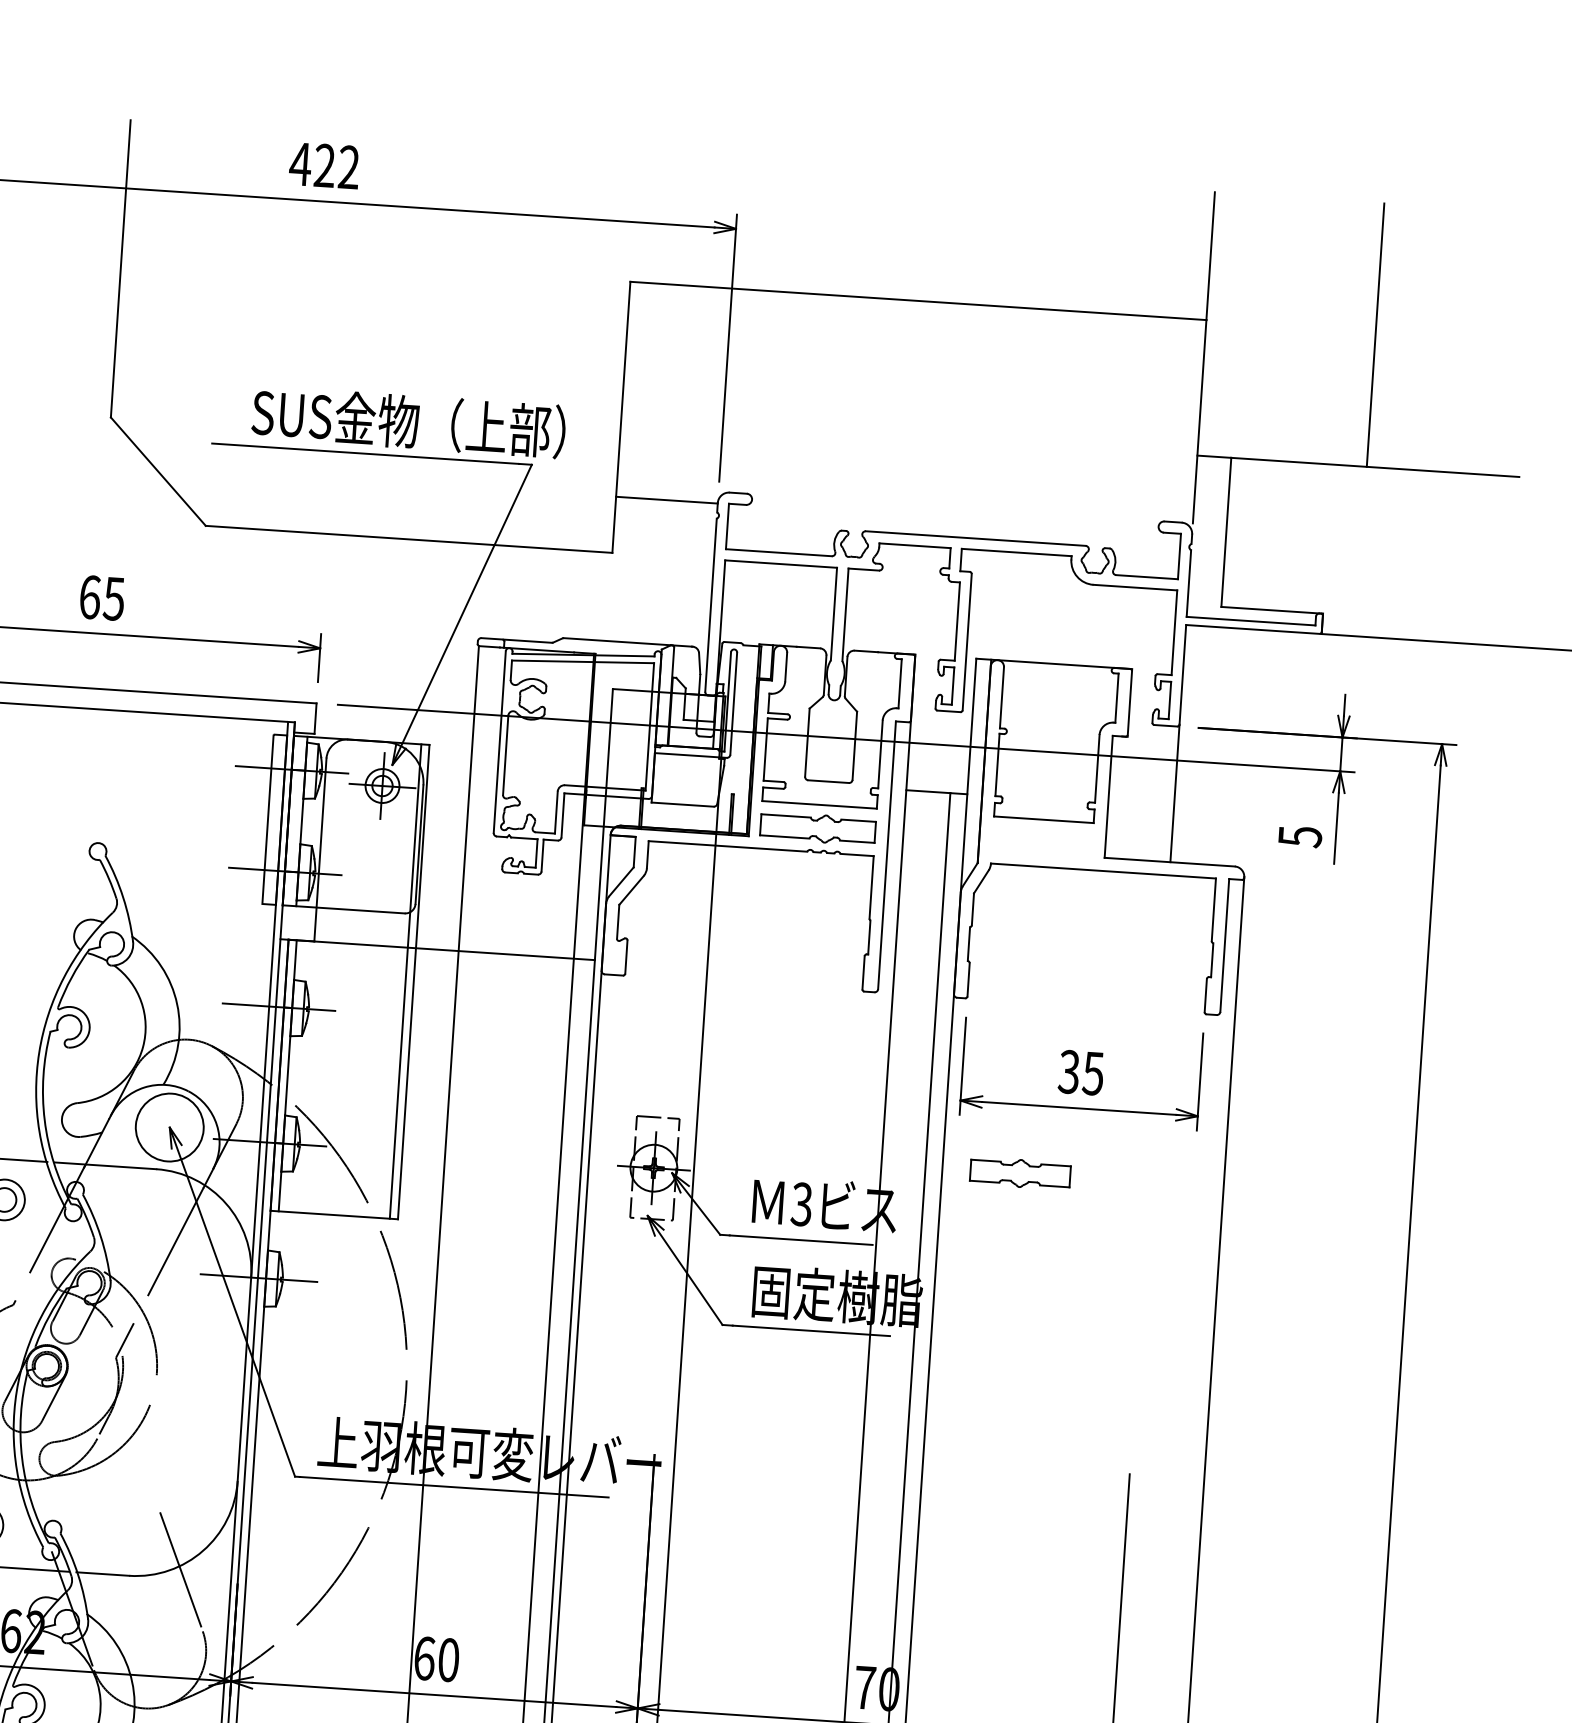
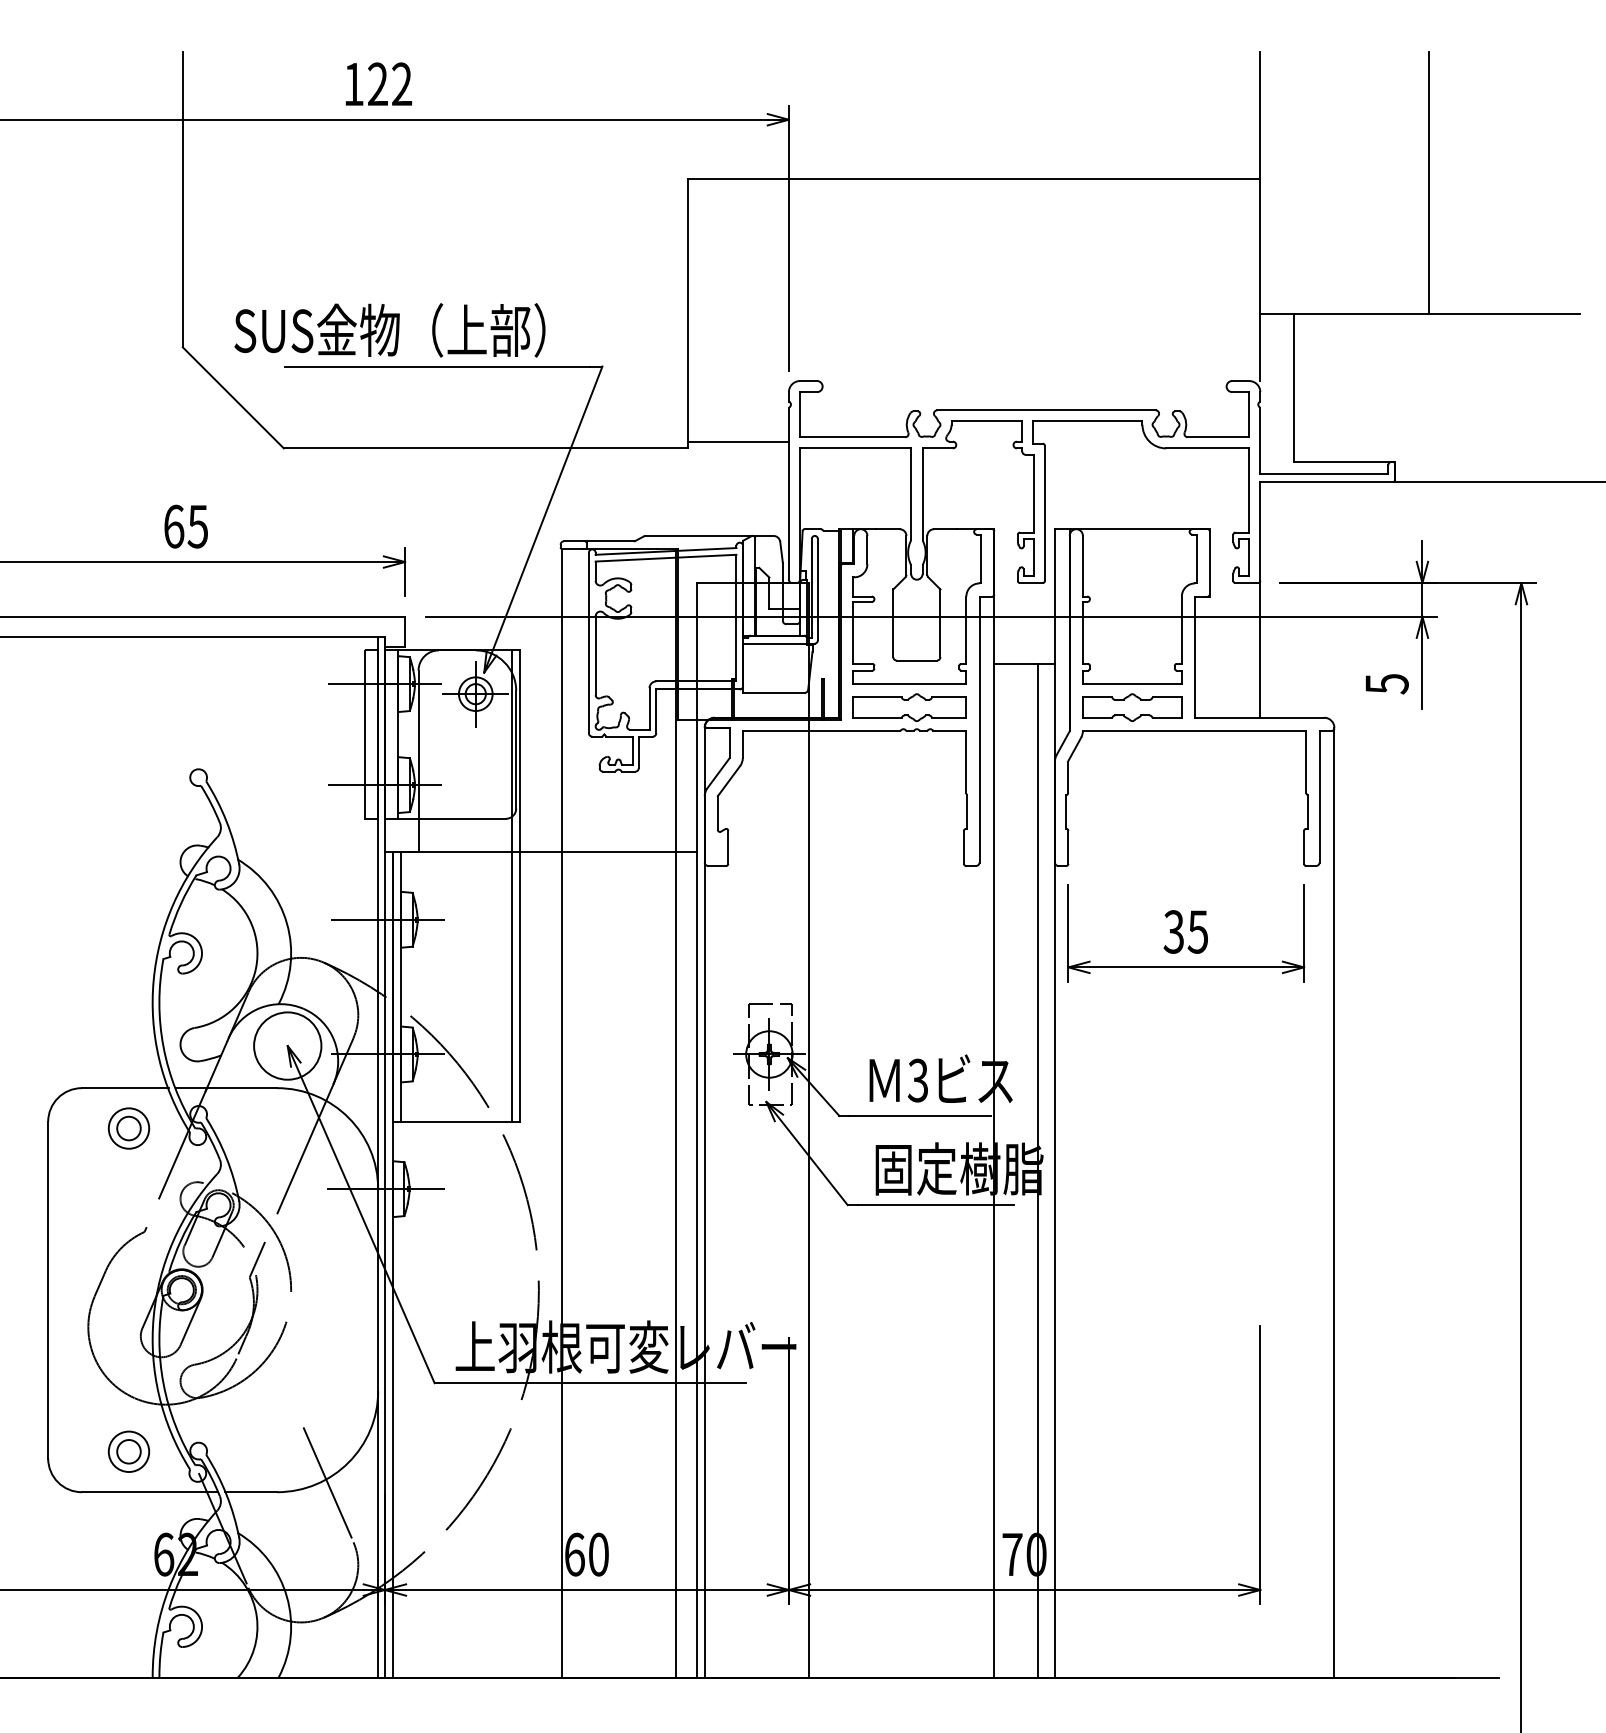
text: (300, 164) -> (353, 84), 422 -> 122
text: (408, 422) -> (389, 330), moved
line: (666, 499) -> (737, 441), moved
part: (1020, 1173) -> (1132, 707), moved

